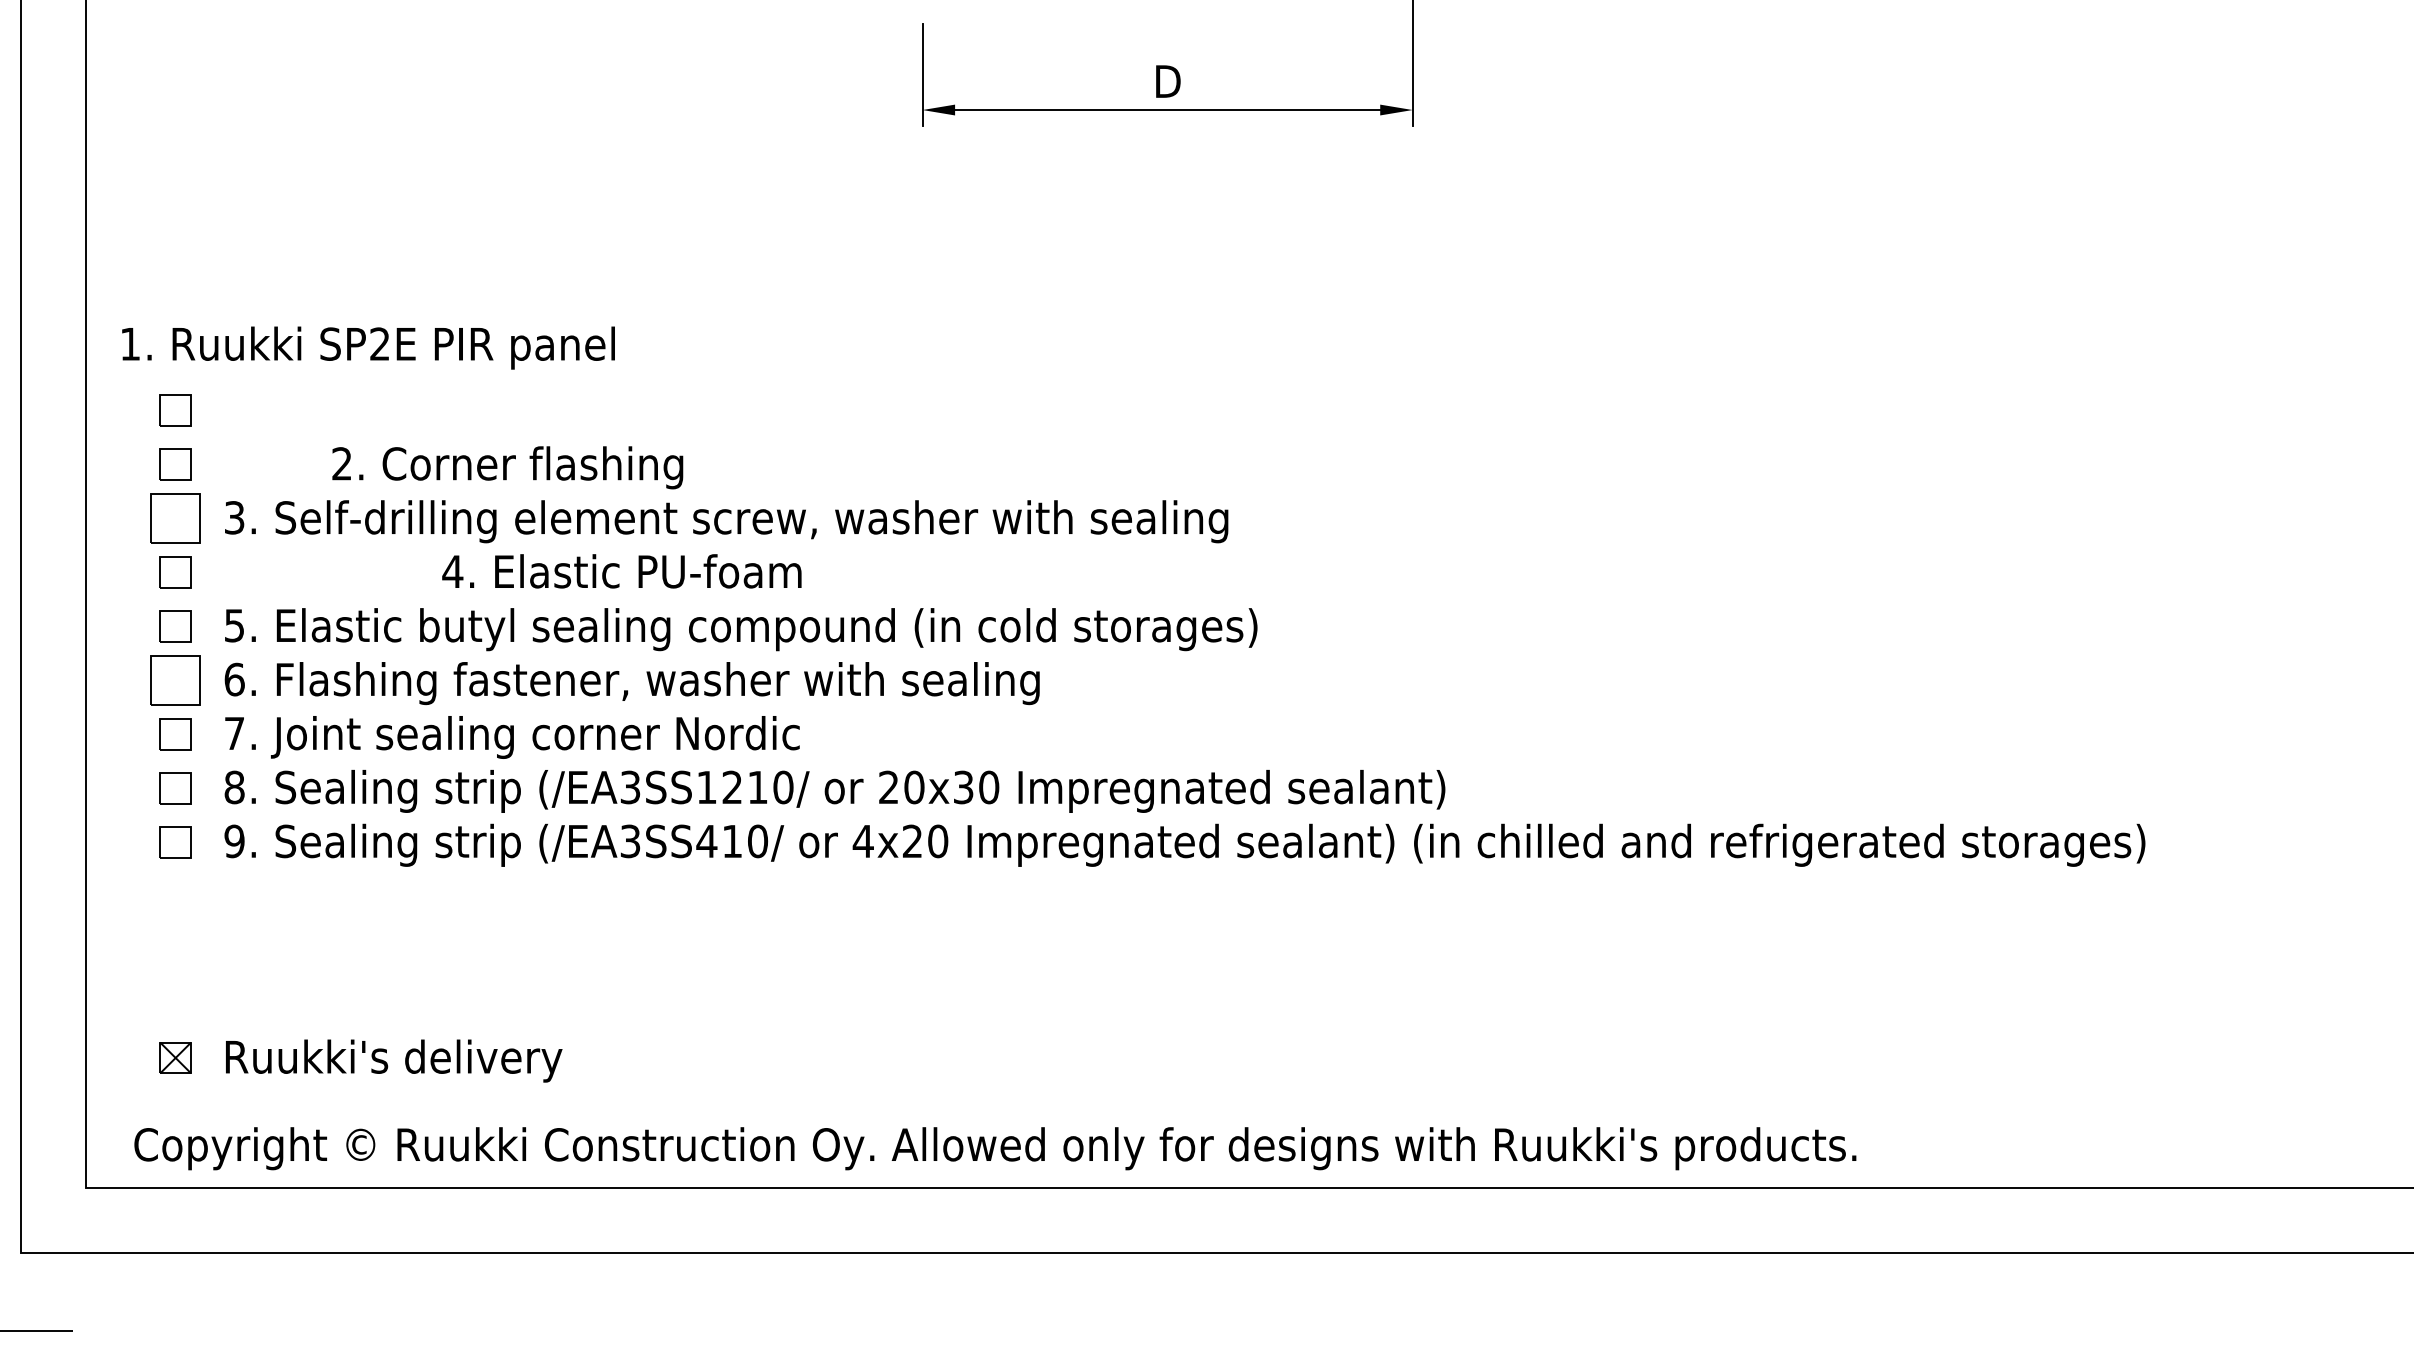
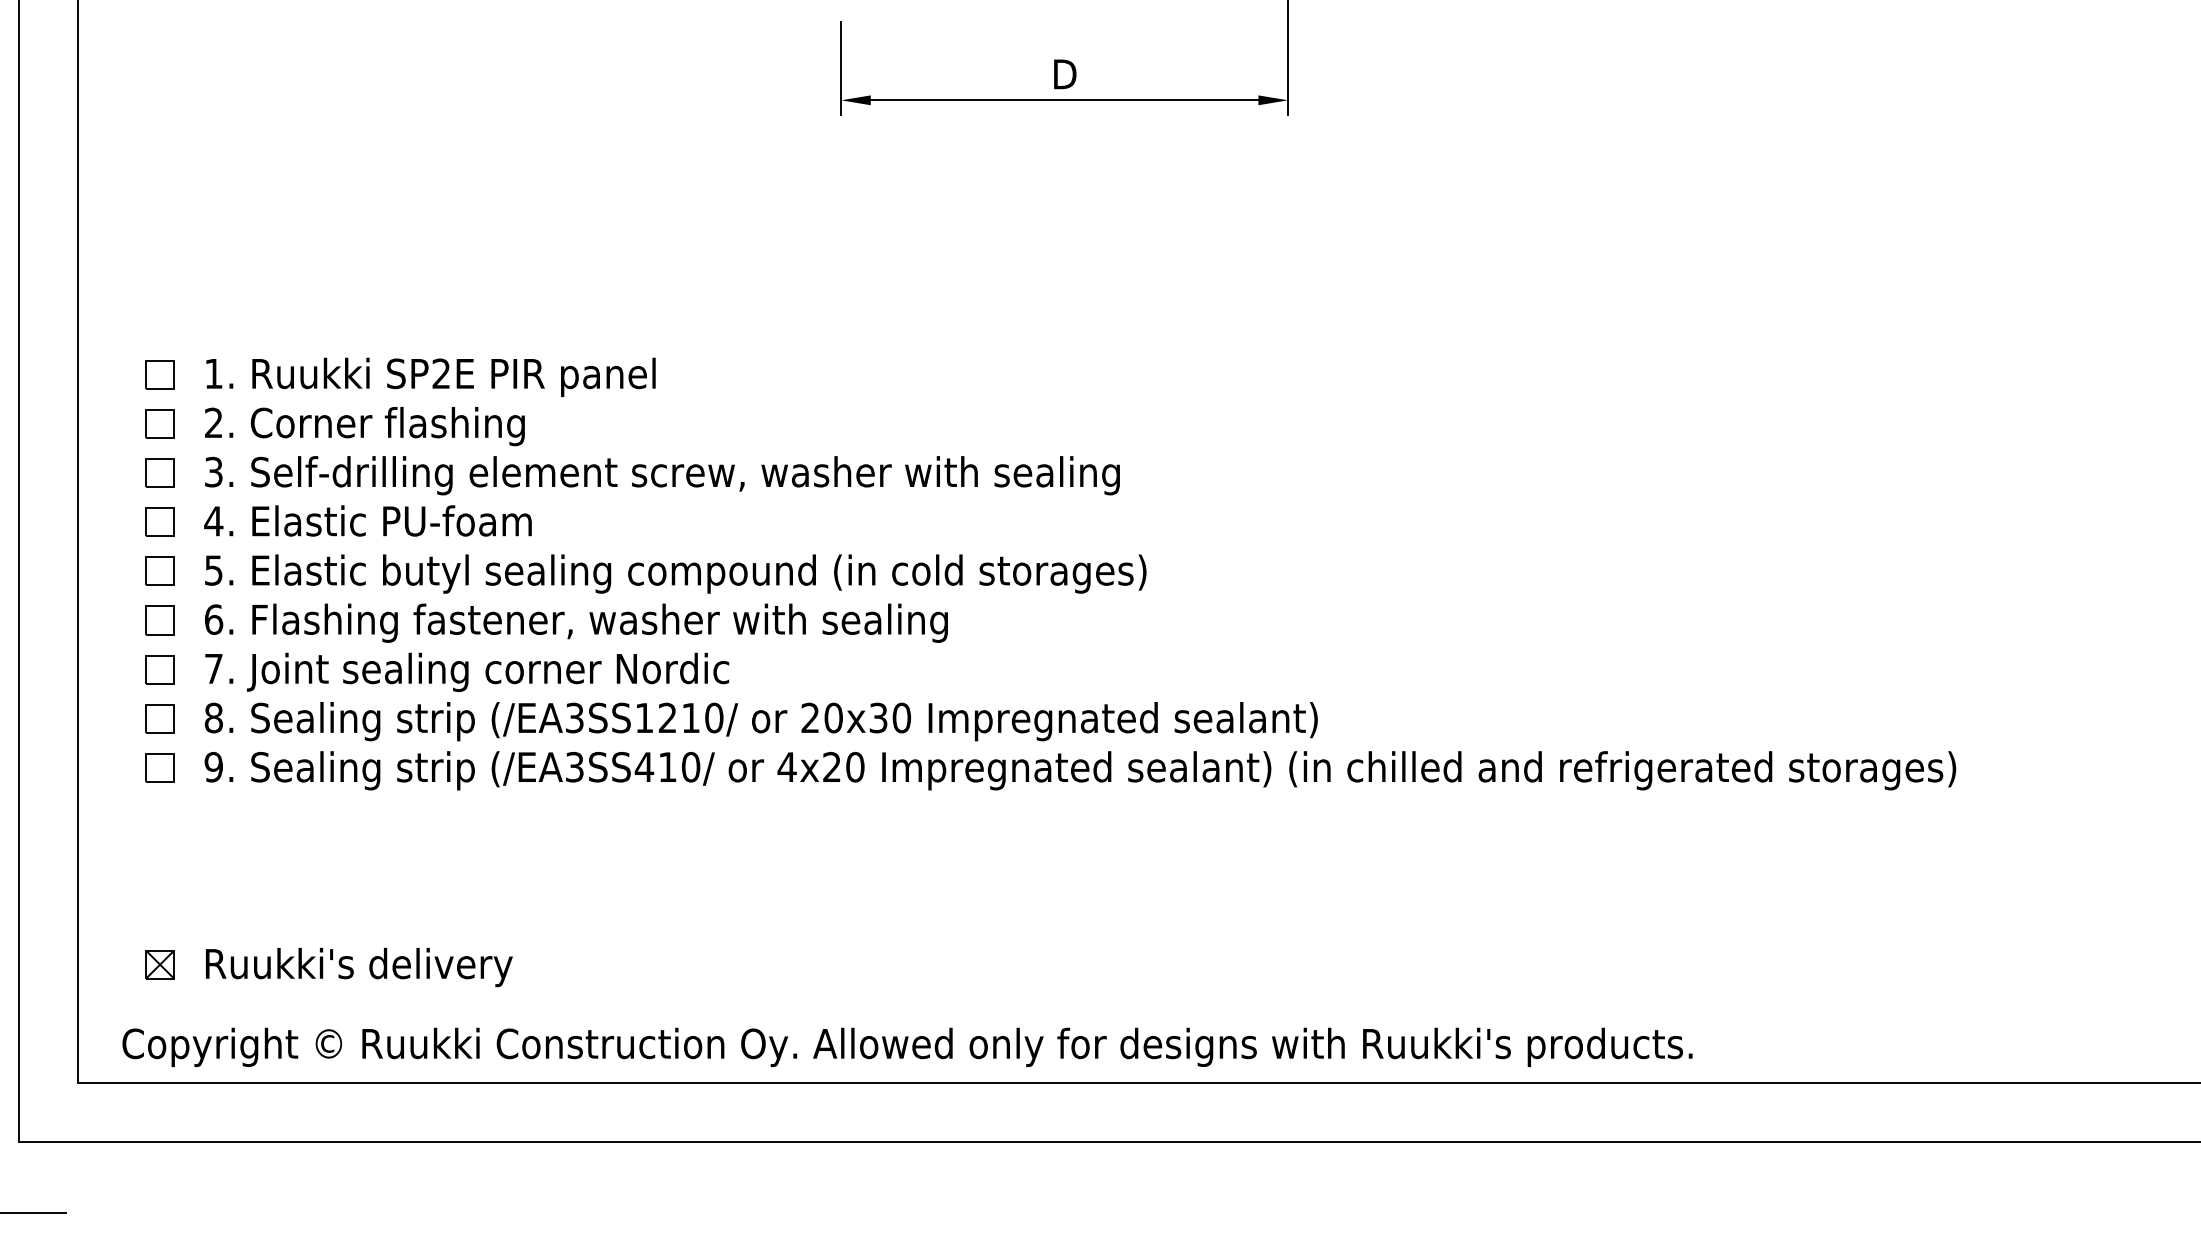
text: (368, 347) -> (430, 376), moved
text: (507, 467) -> (364, 426), moved
part: (175, 518) -> (159, 472), size x0.62
text: (621, 570) -> (367, 520), moved
part: (175, 680) -> (159, 620), size x0.62

